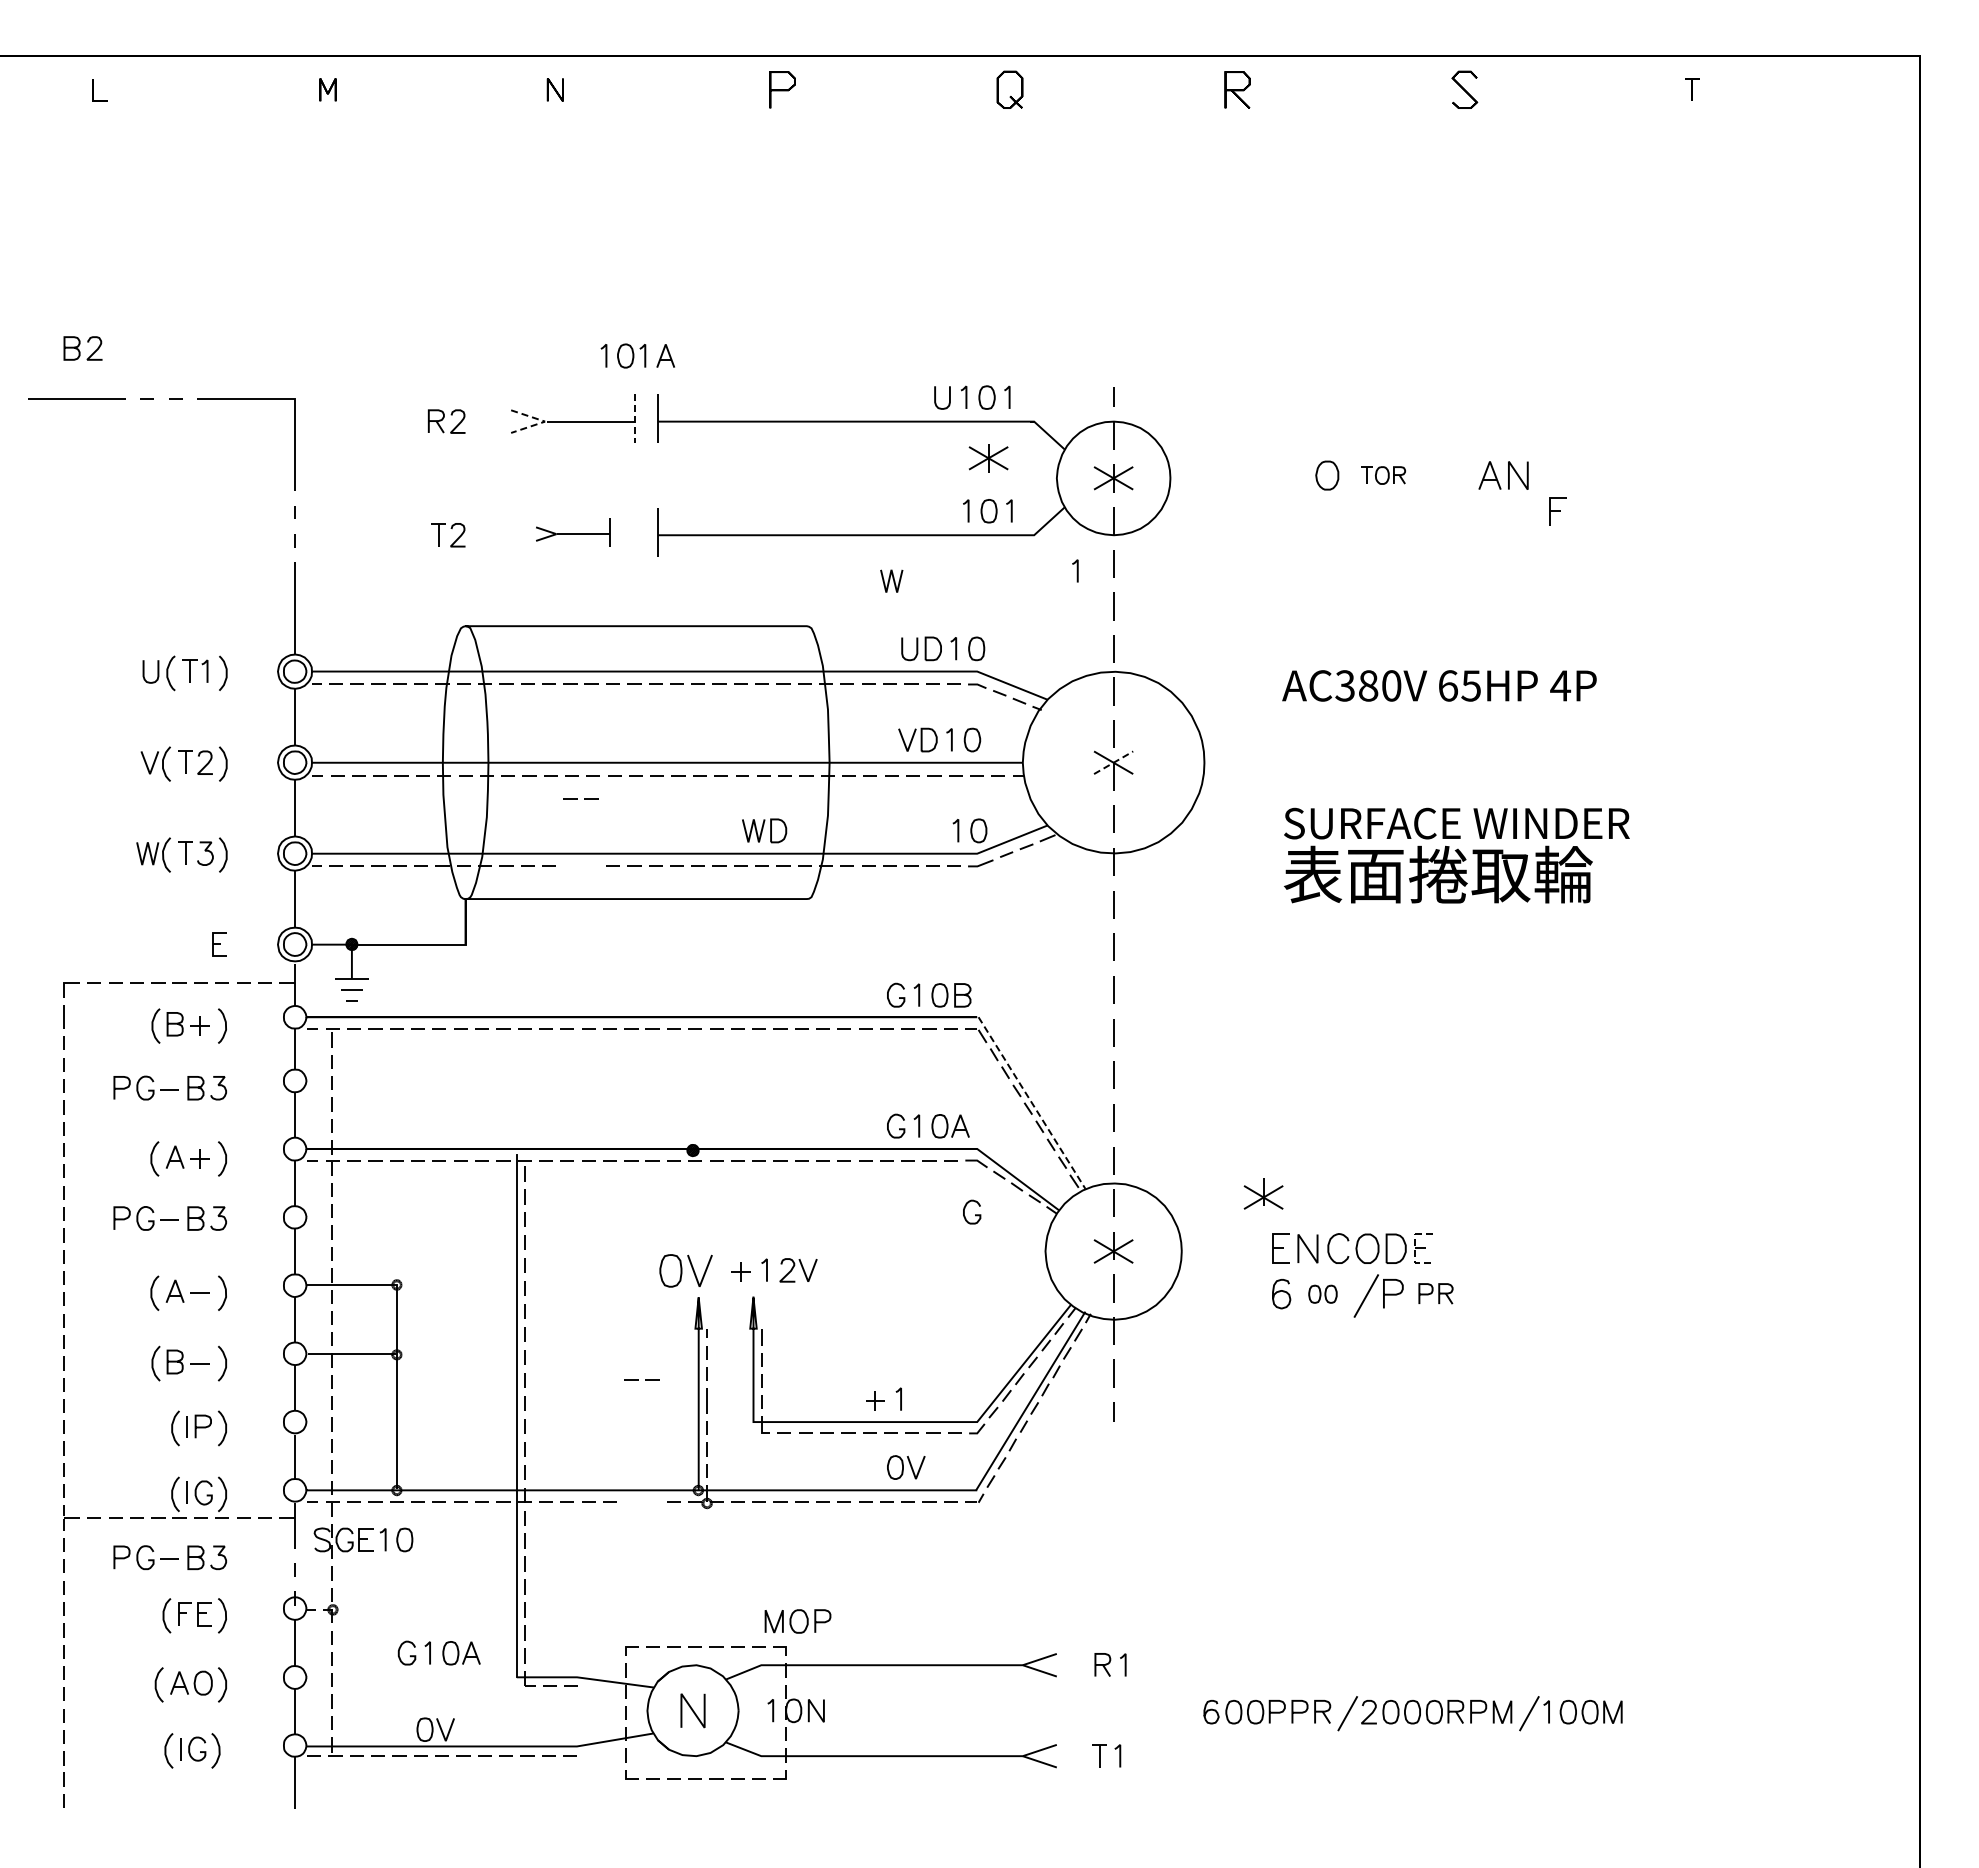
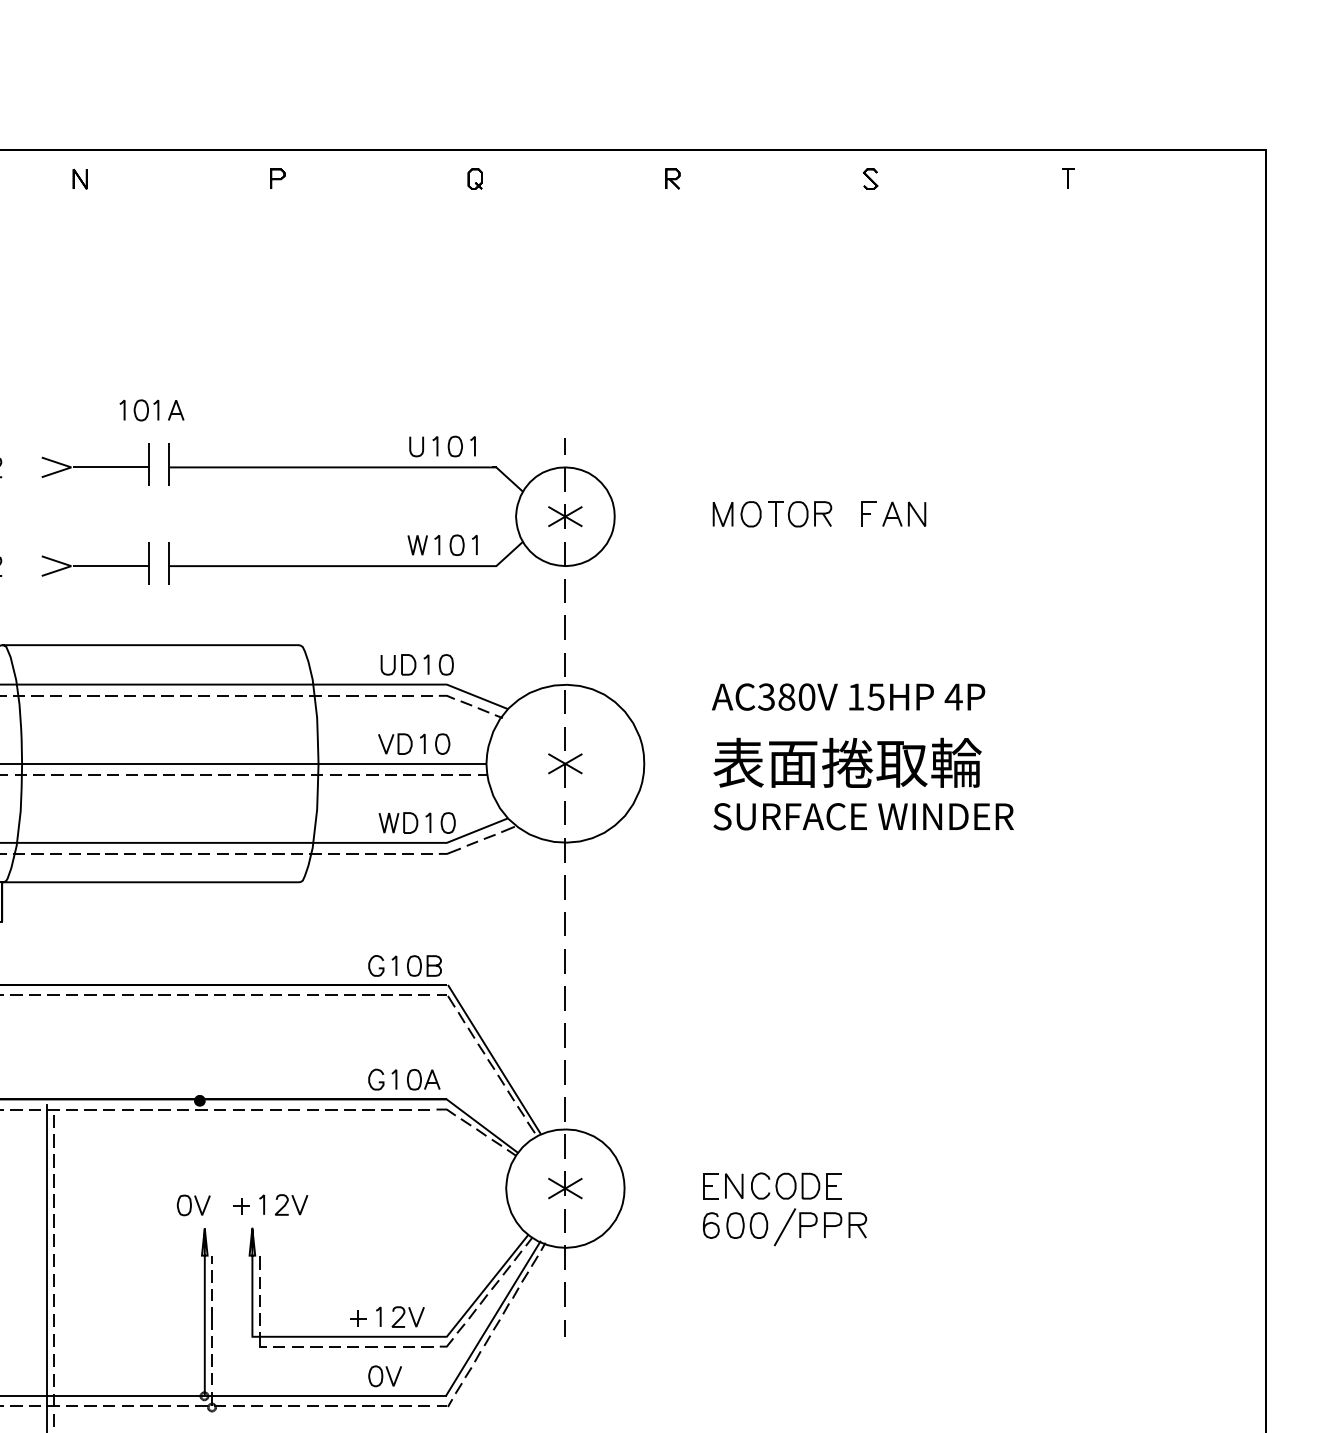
part: (782, 89) -> (277, 178), size x0.62
part: (1009, 89) -> (474, 178), size x0.62
part: (1236, 89) -> (672, 178), size x0.62
part: (1464, 89) -> (870, 178), size x0.62
line: (635, 419) -> (149, 465), dashed -> solid
line: (545, 421) -> (71, 467), dashed -> solid
part: (988, 458) -> (456, 499), removed
part: (1383, 475) -> (799, 514), size x1.67
line: (1291, 476) -> (719, 515), added
part: (1557, 511) -> (868, 514), moved
part: (573, 532) -> (95, 563), size x1.67
line: (1076, 570) -> (533, 596), removed
line: (890, 579) -> (416, 543), moved
text: (1448, 685) -> (856, 696), 65HP -> 15HP
line: (1113, 762) -> (565, 763), dashed -> solid
line: (577, 798) -> (99, 853), moved
part: (764, 830) -> (398, 822), moved
text: (1438, 874) -> (847, 762), moved
line: (1032, 1103) -> (494, 1059), dashed -> solid
part: (1263, 1193) -> (695, 1138), removed
curve: (975, 1214) -> (445, 1156), removed
line: (1414, 1249) -> (826, 1186), dashed -> solid
part: (685, 1270) -> (193, 1205), size x0.71
part: (1435, 1293) -> (845, 1225), size x1.43
part: (1322, 1294) -> (746, 1225), size x1.67
line: (638, 1379) -> (152, 1405), moved
part: (932, 1399) -> (407, 1317), added

